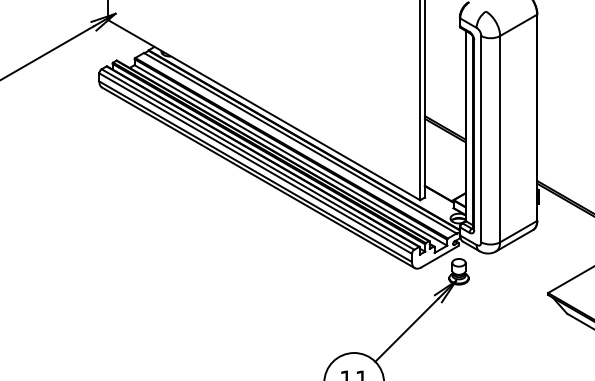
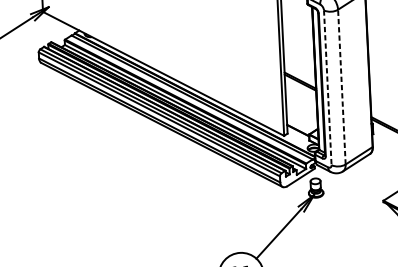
line: (500, 138) -> (342, 86), solid -> dashed
line: (481, 139) -> (327, 88), solid -> dashed

